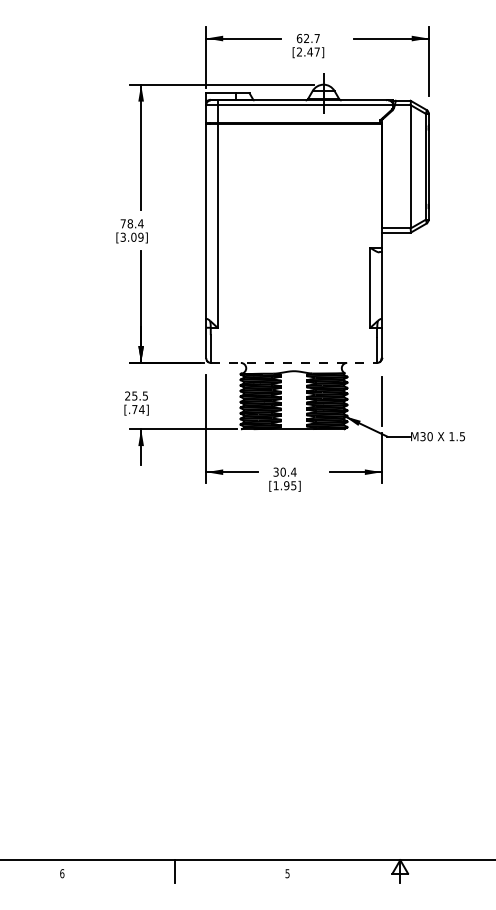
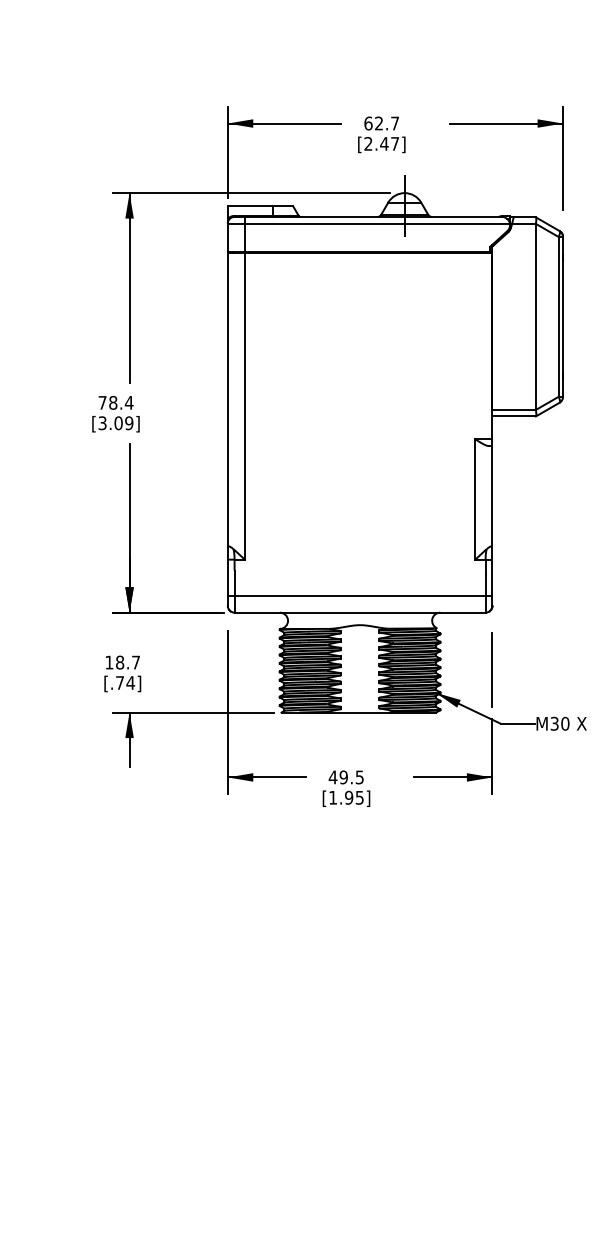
line: (293, 351) -> (359, 595), added
line: (294, 362) -> (360, 612), dashed -> solid
text: (136, 395) -> (122, 661), 25.5 -> 18.7
text: (284, 471) -> (345, 776), 30.4 -> 49.5

